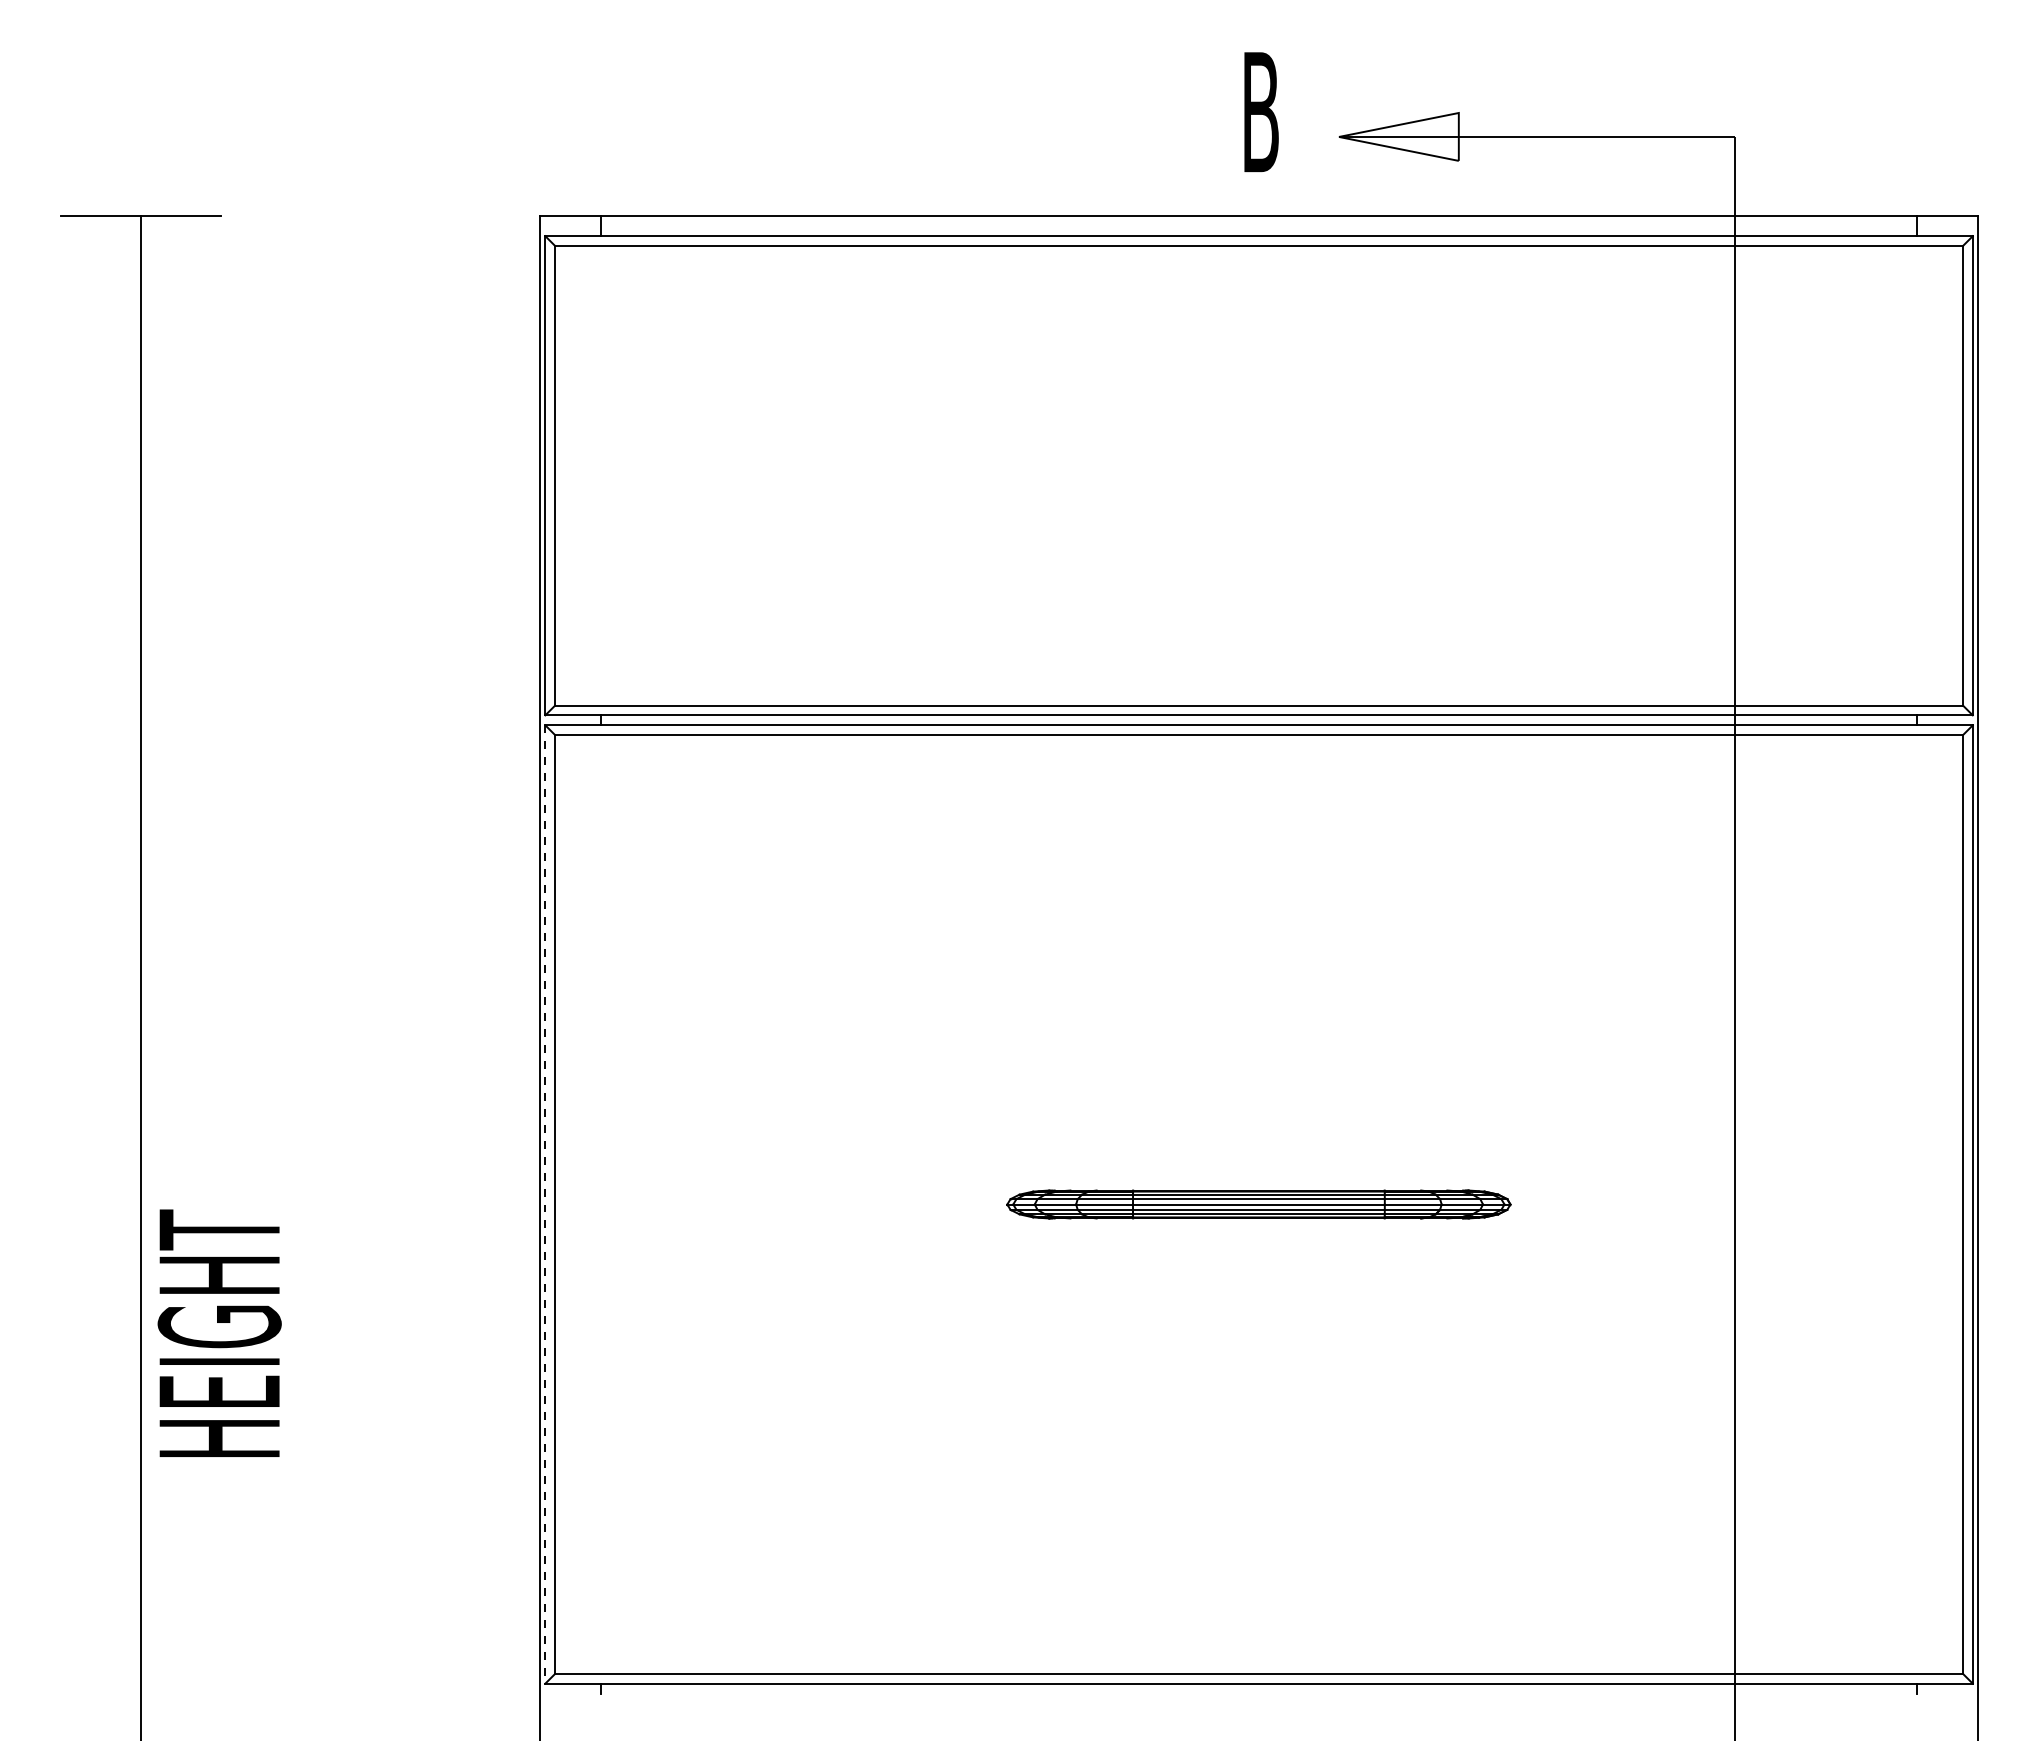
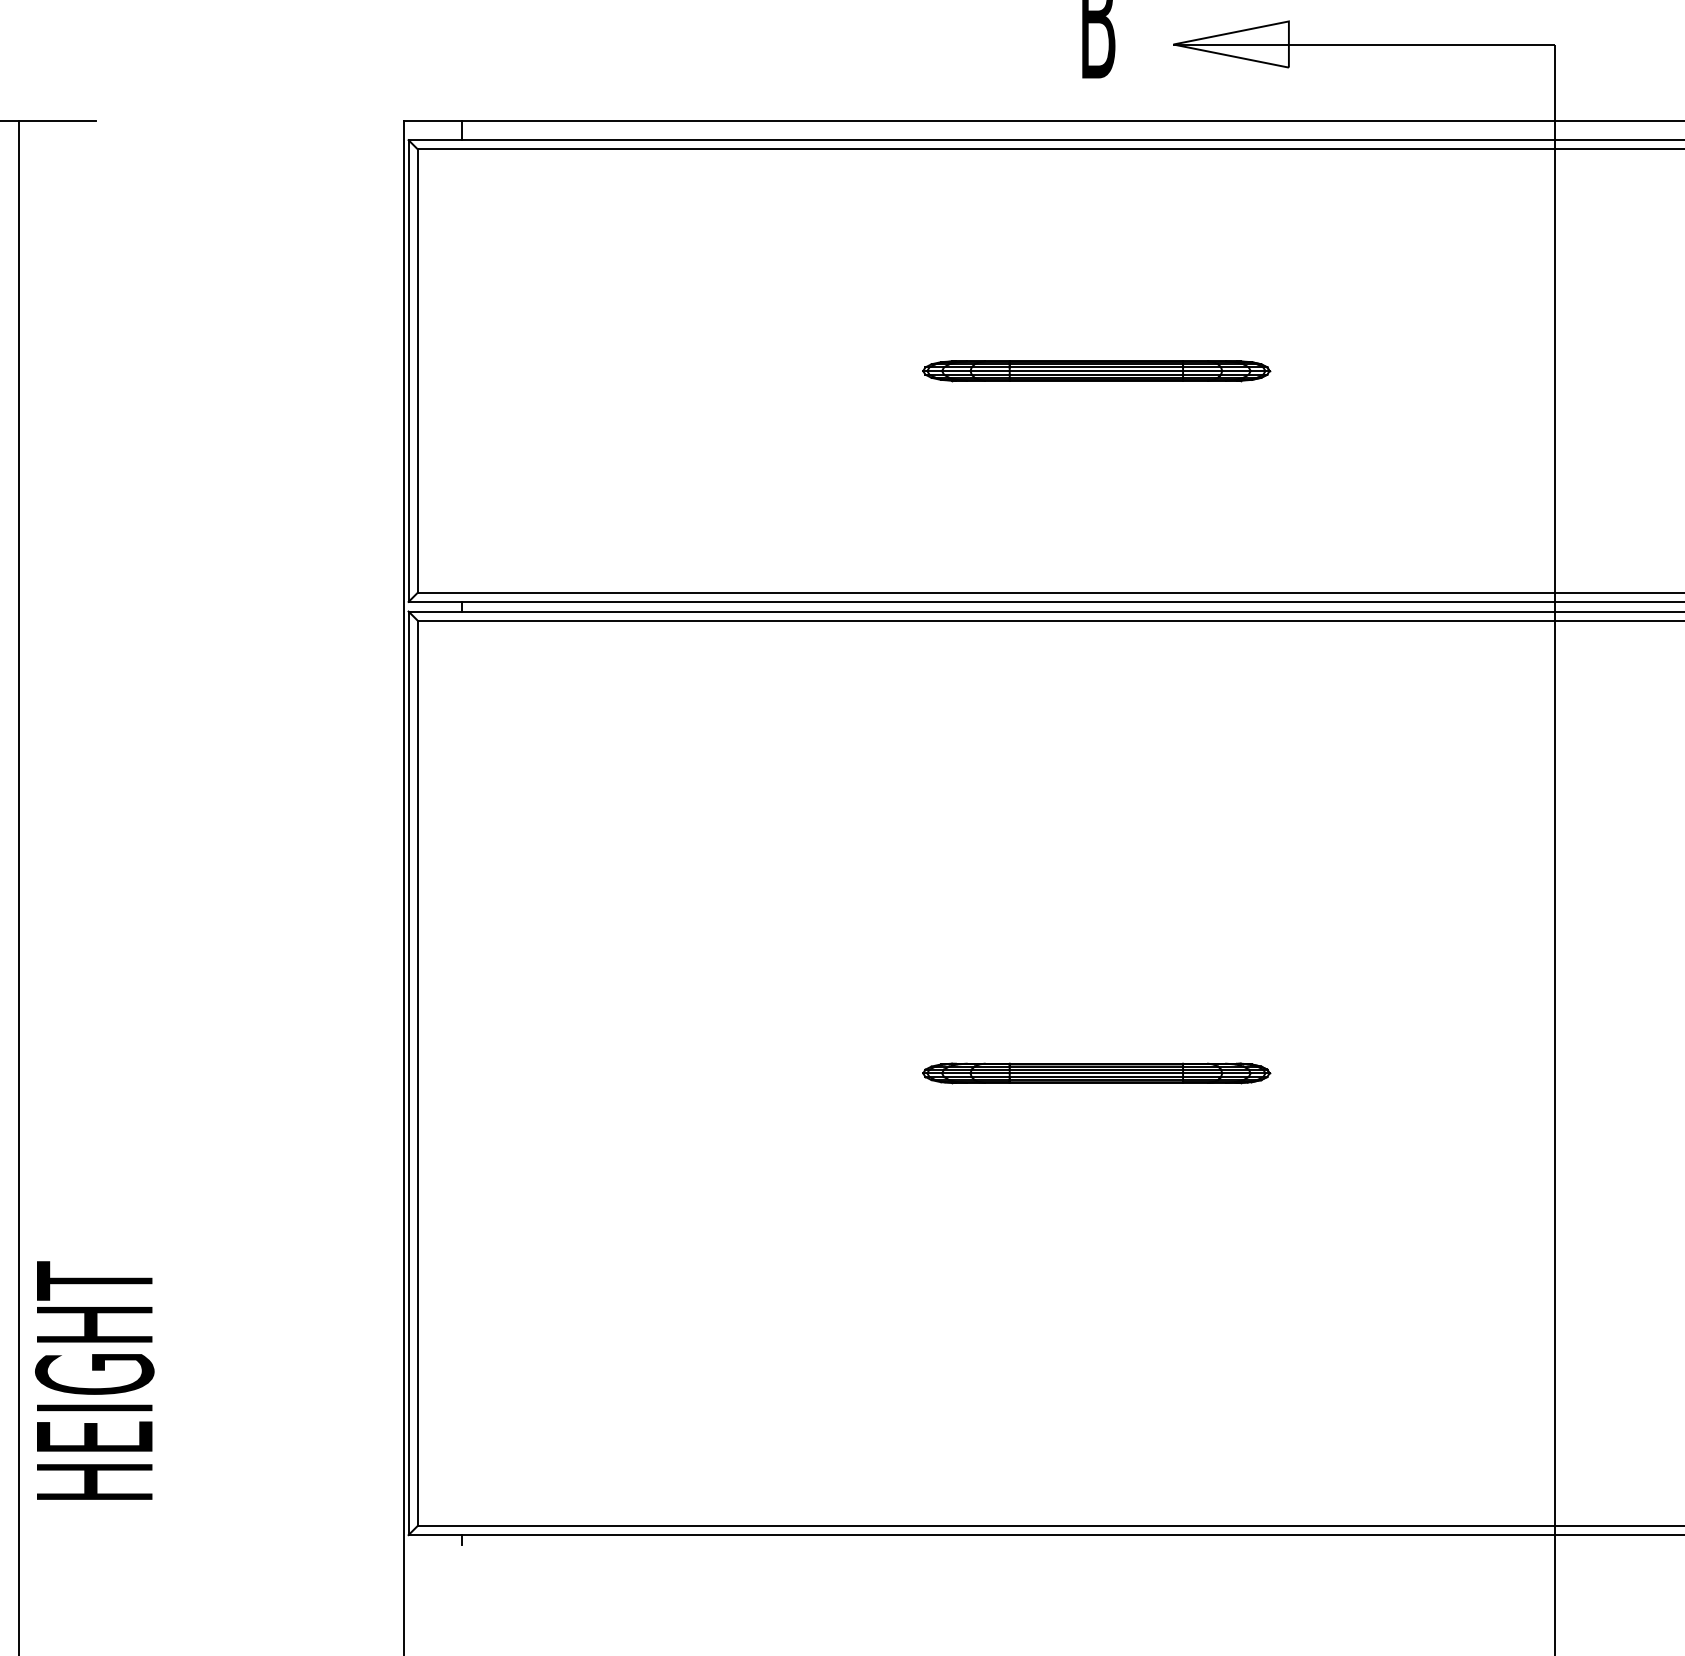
part: (1259, 475) -> (1096, 370), added
part: (1259, 1204) -> (1096, 1073), size x0.71
line: (545, 1205) -> (408, 1074), dashed -> solid
text: (219, 1332) -> (94, 1379), moved

